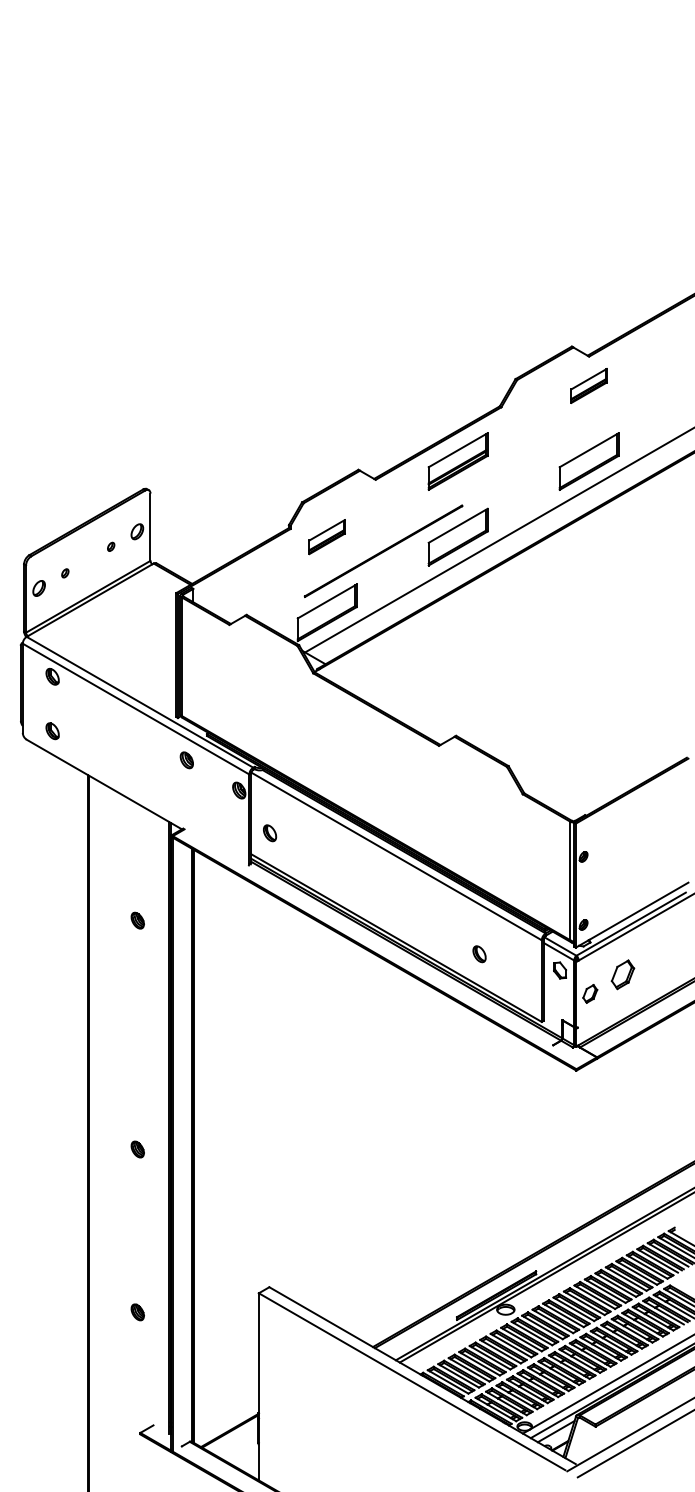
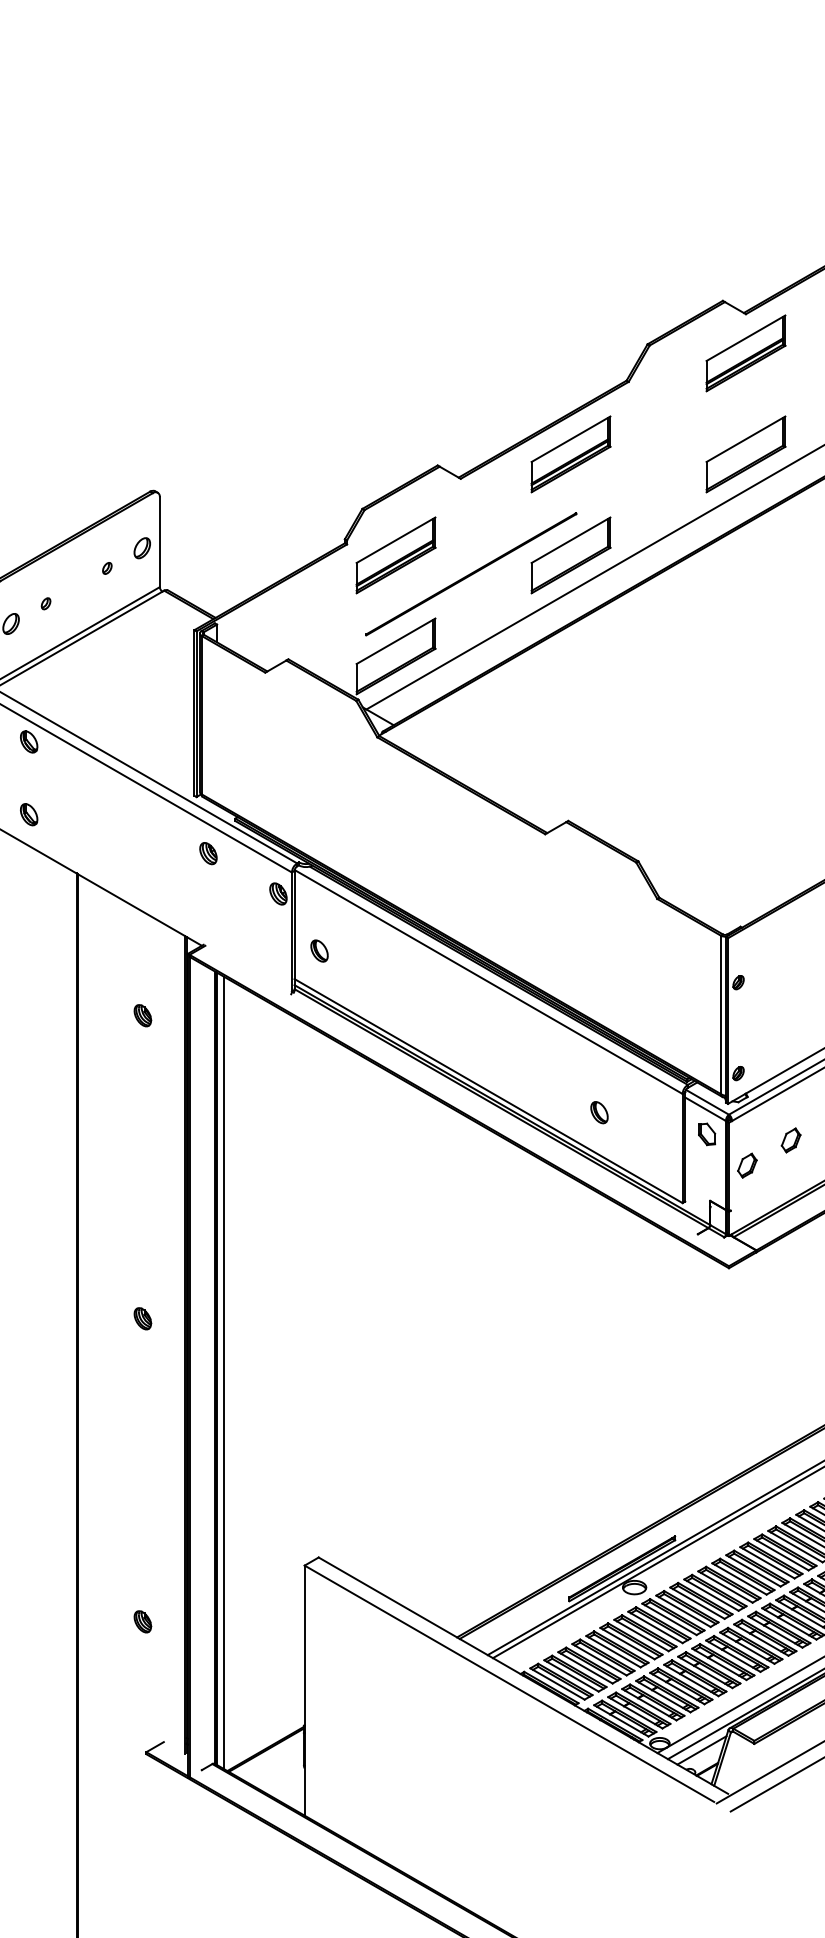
part: (588, 385) -> (745, 352), size x1.67
part: (326, 536) -> (395, 554), size x1.67
part: (137, 920) -> (142, 1015), moved
part: (622, 975) -> (790, 1141), size x0.62
line: (198, 1148) -> (224, 1372), added
part: (137, 1149) -> (142, 1318), moved
part: (137, 1312) -> (142, 1622), moved

